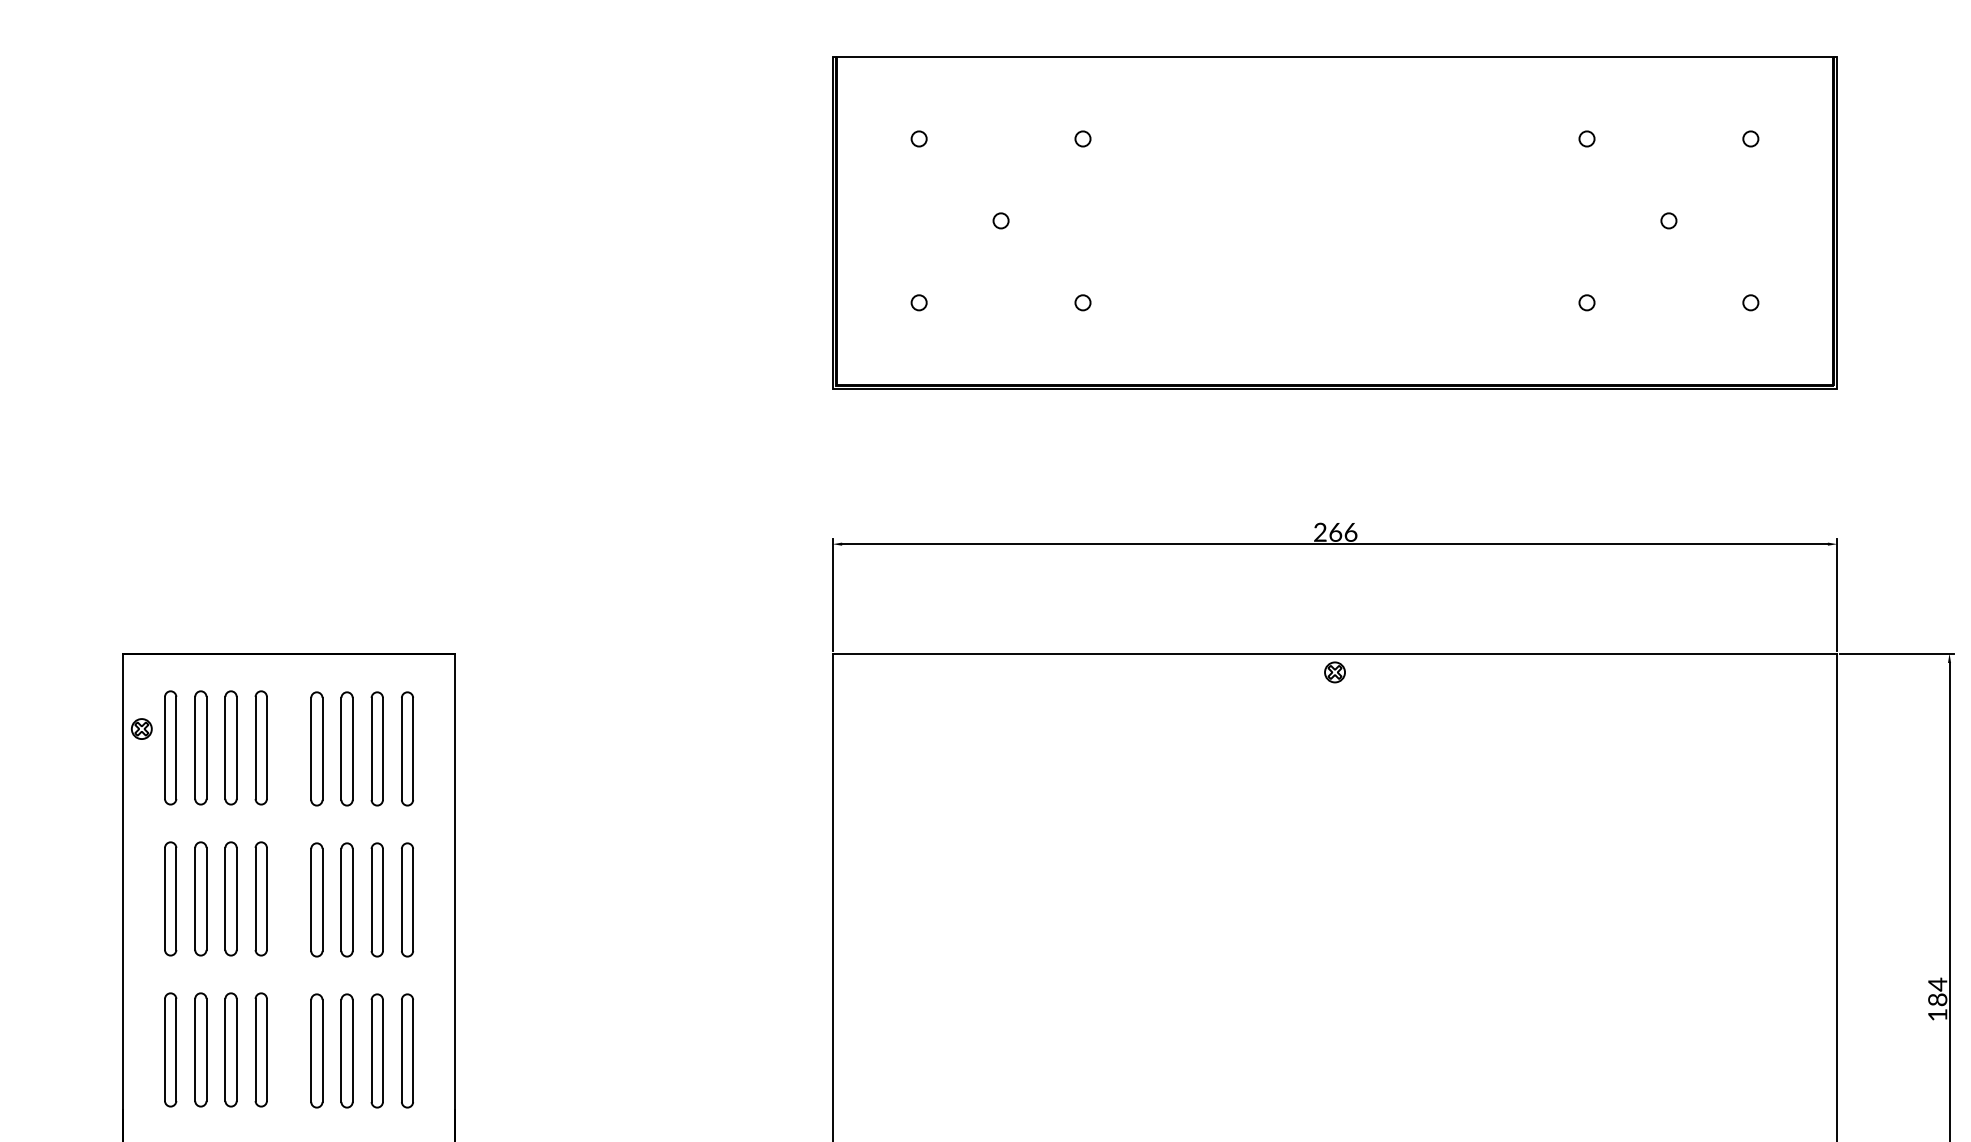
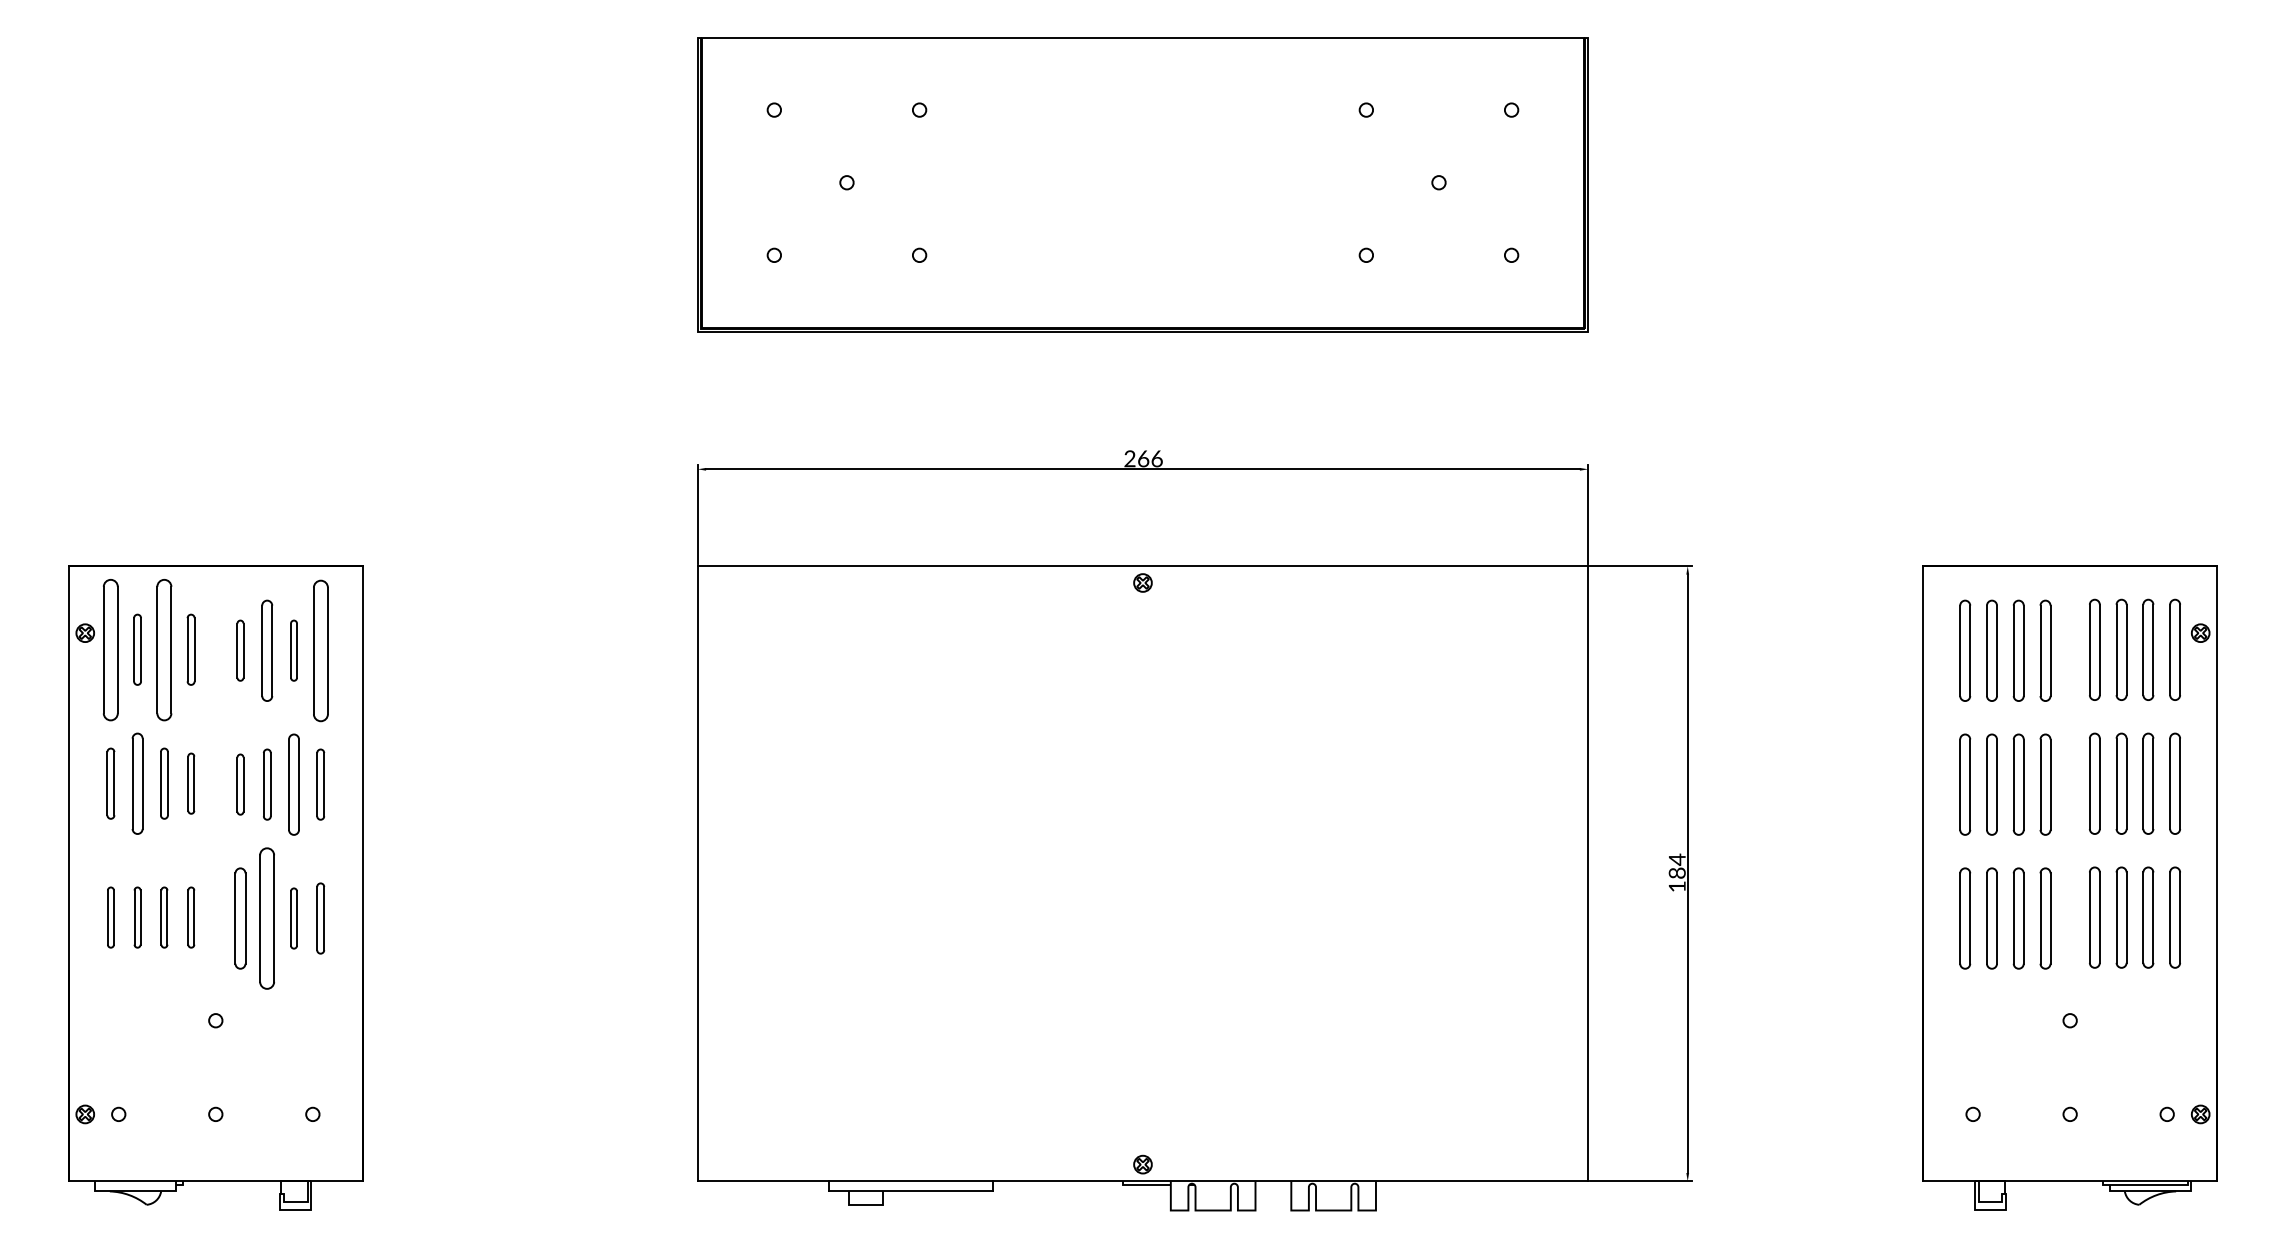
part: (170, 747) -> (110, 649), size x1.4
part: (200, 747) -> (137, 649), size x0.7
part: (231, 747) -> (164, 649), size x1.4
part: (260, 747) -> (190, 649), size x0.7
part: (316, 748) -> (240, 650), size x0.6
part: (376, 748) -> (293, 650), size x0.6
part: (407, 748) -> (320, 650), size x1.4
part: (170, 898) -> (110, 783), size x0.7
part: (231, 898) -> (164, 783), size x0.7
part: (261, 898) -> (191, 783), size x0.6
part: (316, 899) -> (240, 784), size x0.6
part: (347, 899) -> (267, 784), size x0.7
part: (407, 899) -> (320, 784), size x0.7
part: (170, 1049) -> (110, 917), size x0.6
part: (200, 1049) -> (137, 917), size x0.6
part: (231, 1049) -> (164, 917), size x0.6
part: (261, 1049) -> (191, 917), size x0.6
part: (347, 1050) -> (267, 918), size x1.4
part: (376, 1050) -> (293, 918), size x0.6
part: (407, 1050) -> (320, 918), size x0.7

